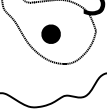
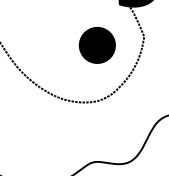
part: (50, 33) -> (96, 44), moved

